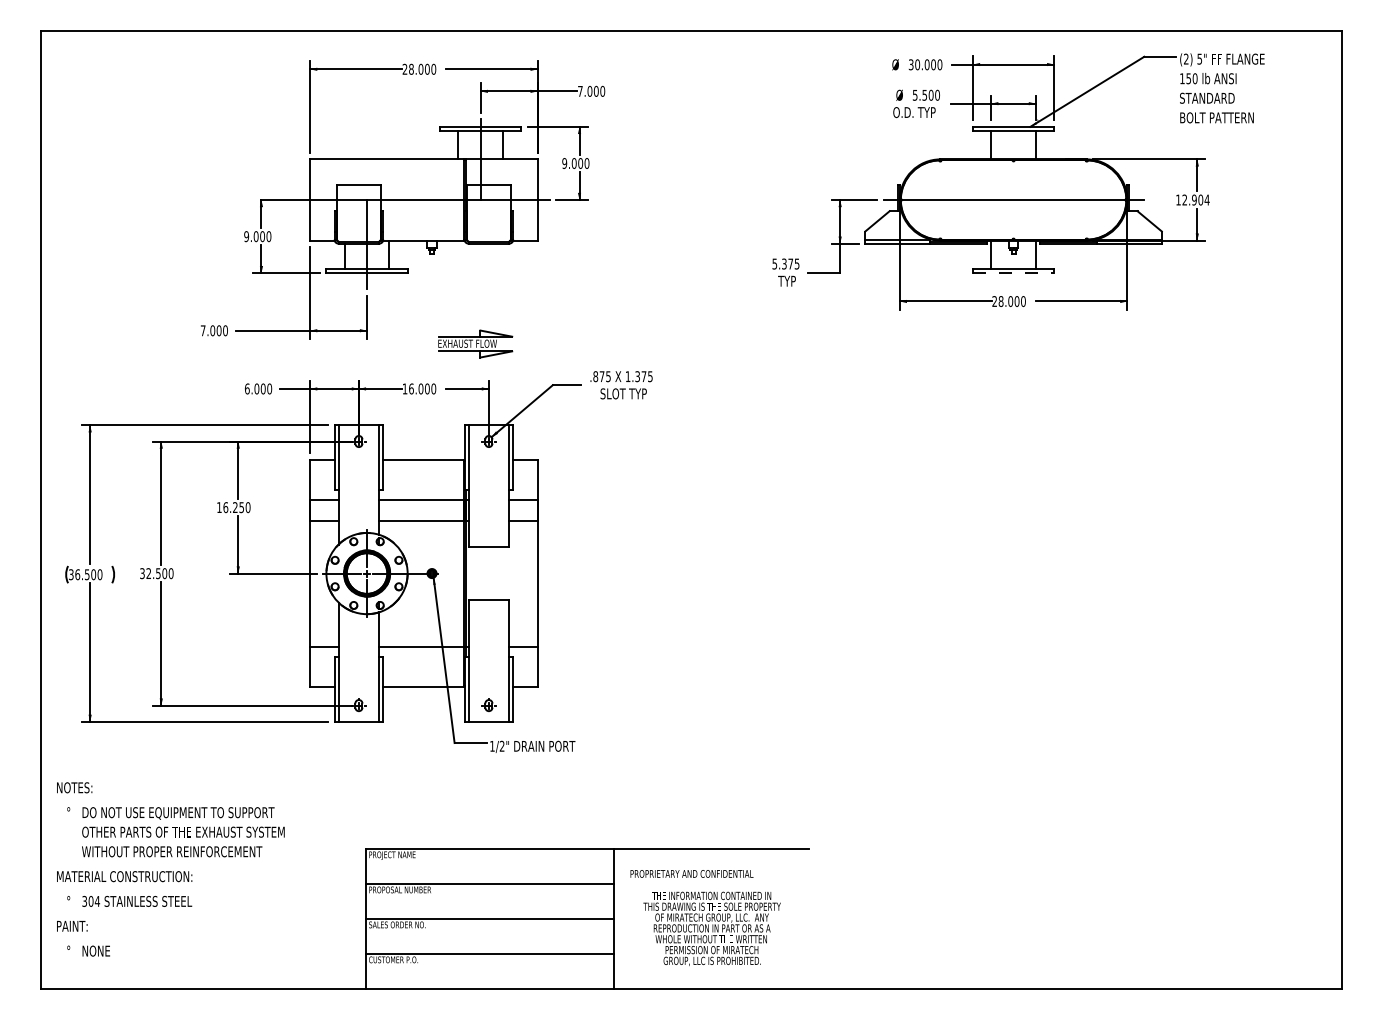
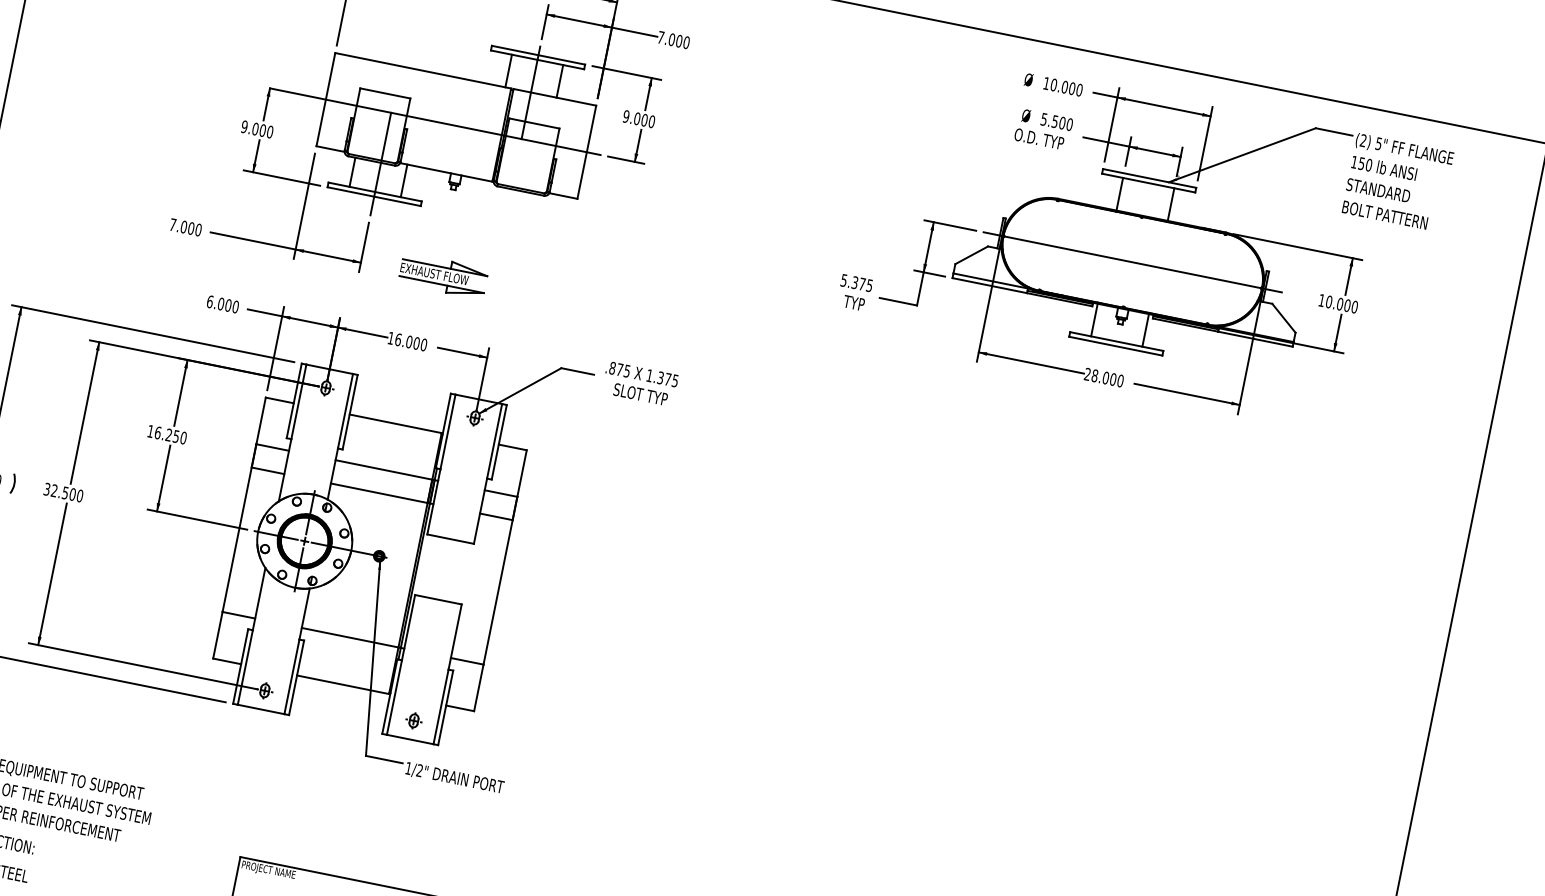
text: (910, 64) -> (1045, 83), 30.000 -> 10.000
text: (1195, 199) -> (1341, 303), 12.904 -> 10.000
line: (1013, 273) -> (1115, 346), dashed -> solid
part: (475, 343) -> (443, 275), moved

